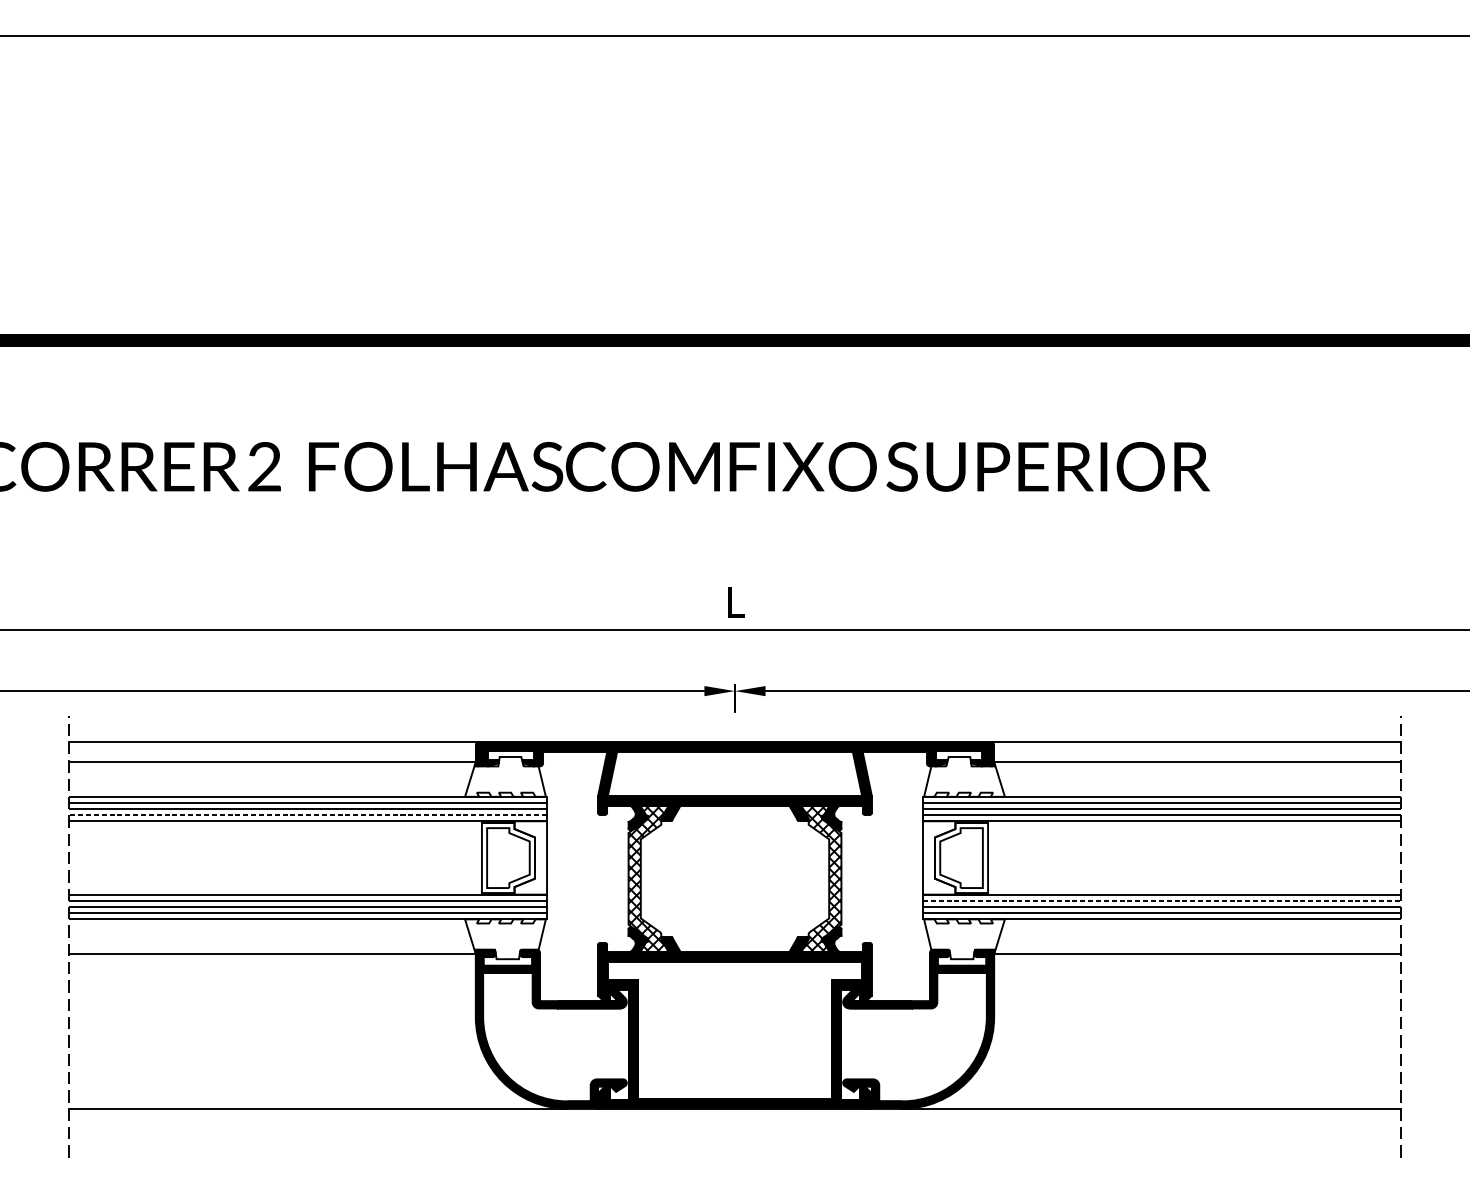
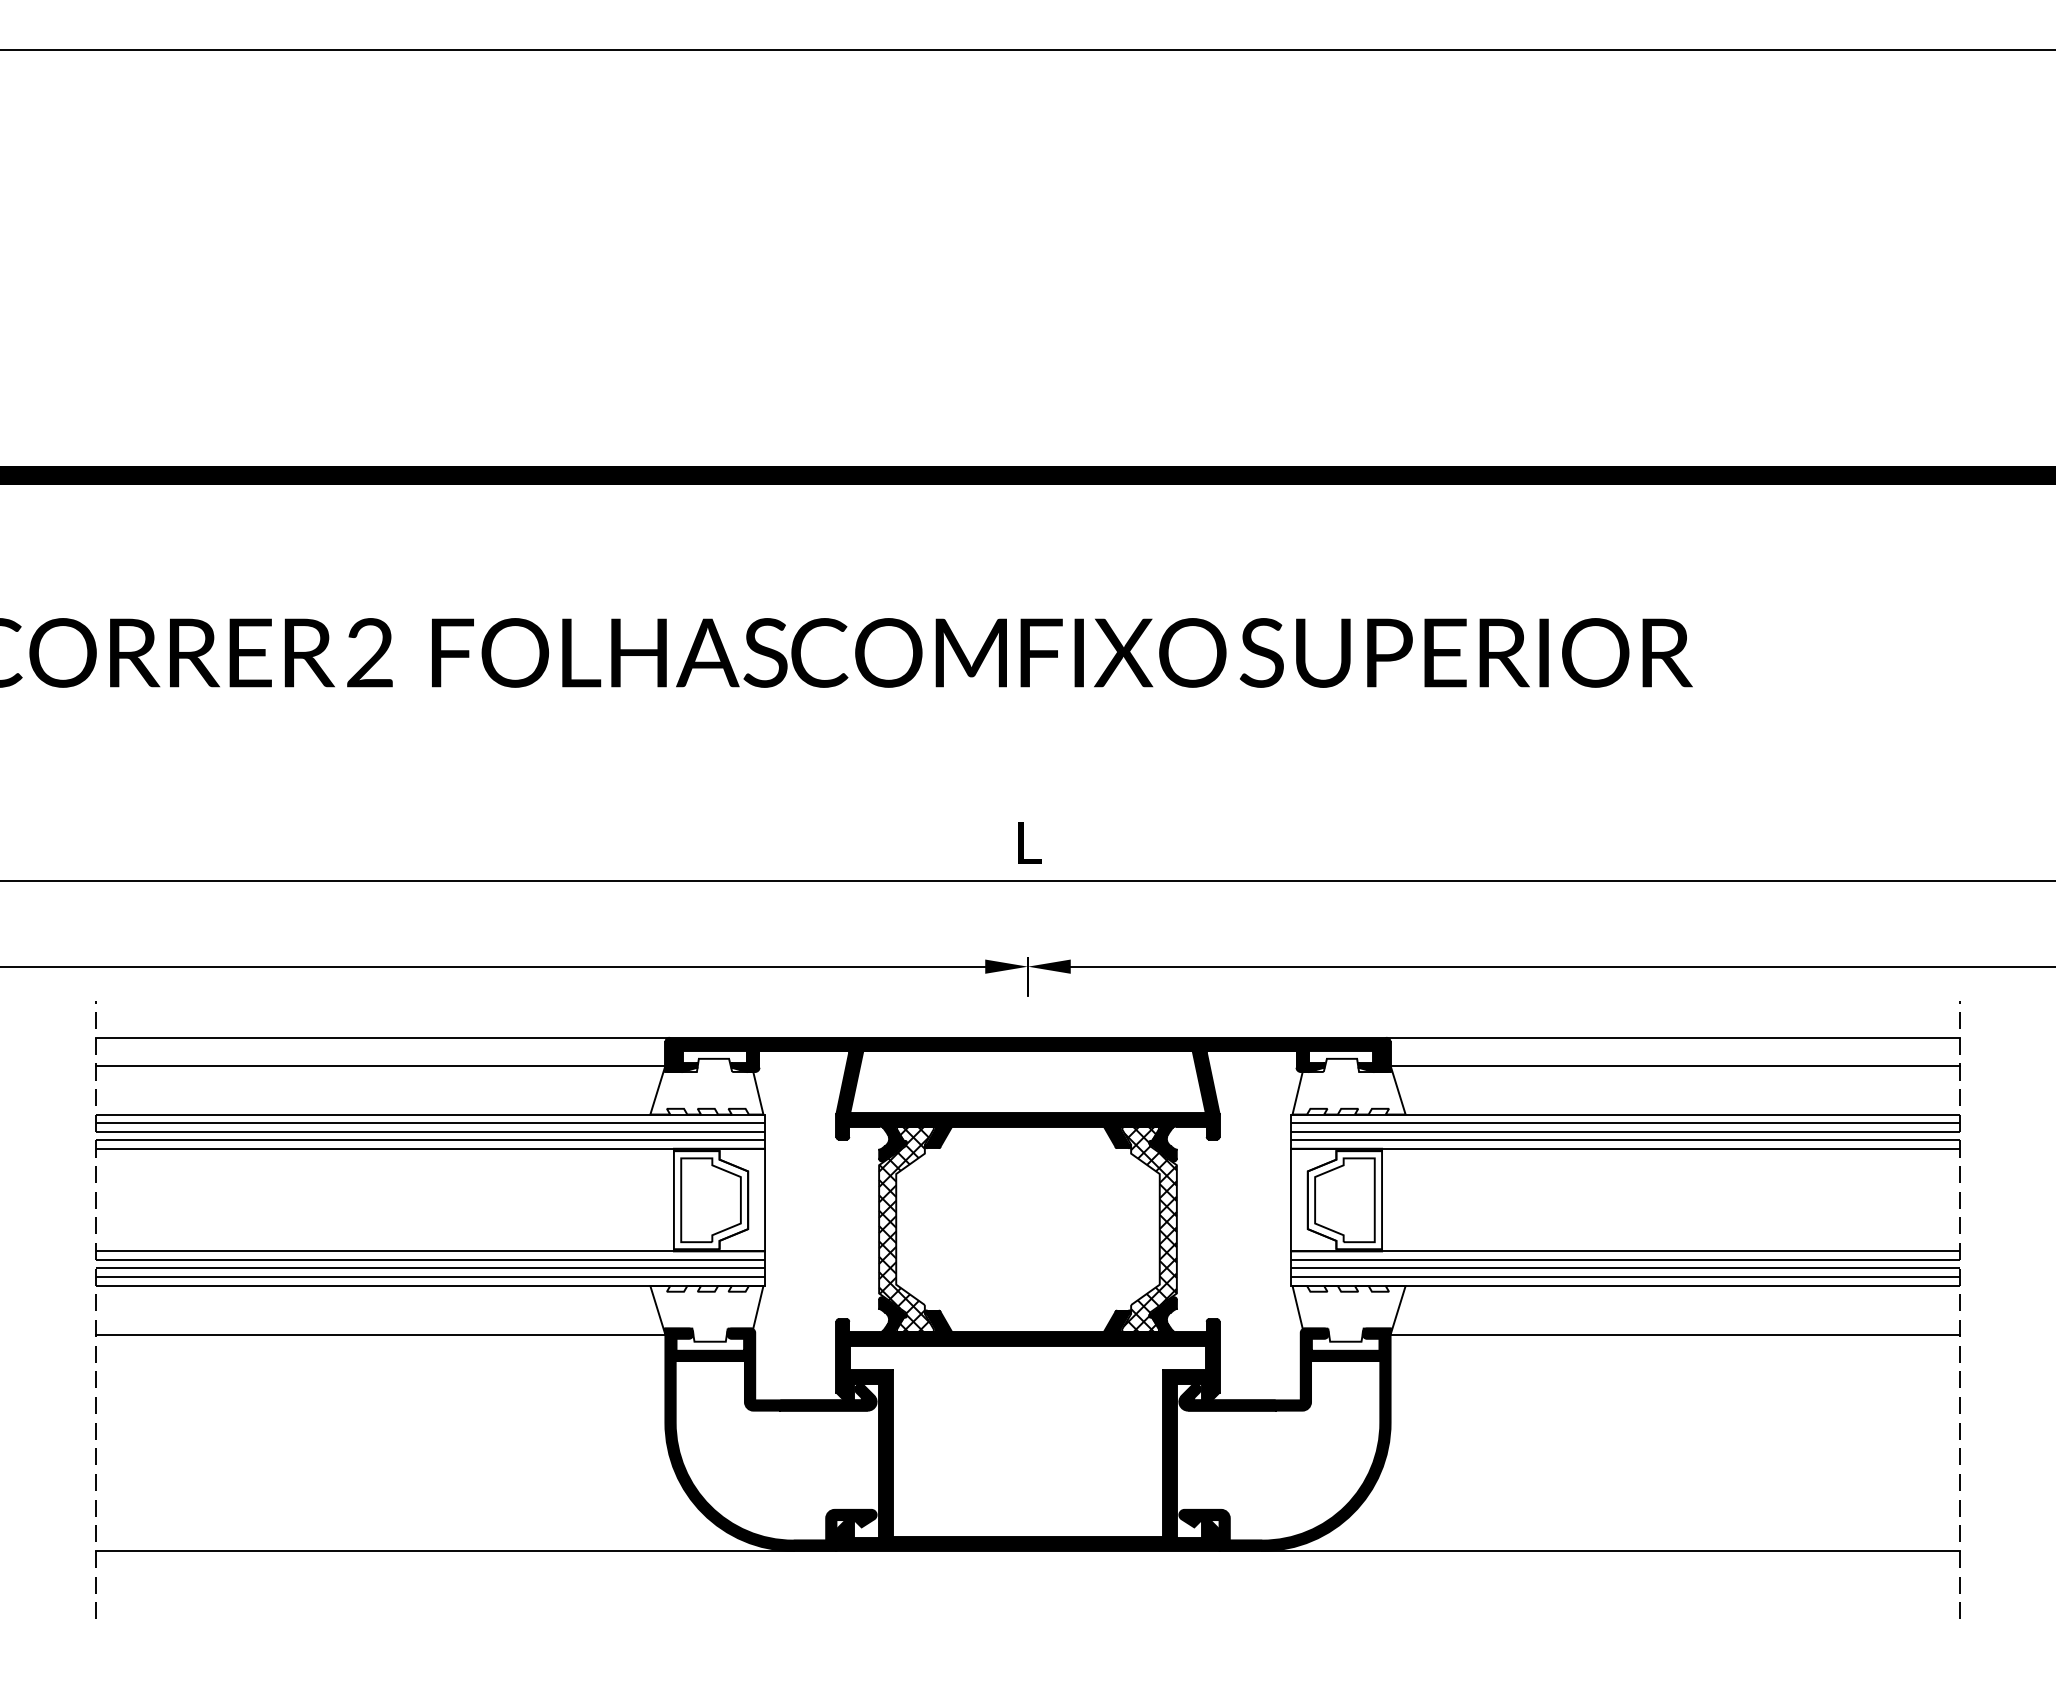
line: (307, 815) -> (430, 1140), dashed -> solid
line: (1162, 900) -> (1625, 1259), dashed -> solid

